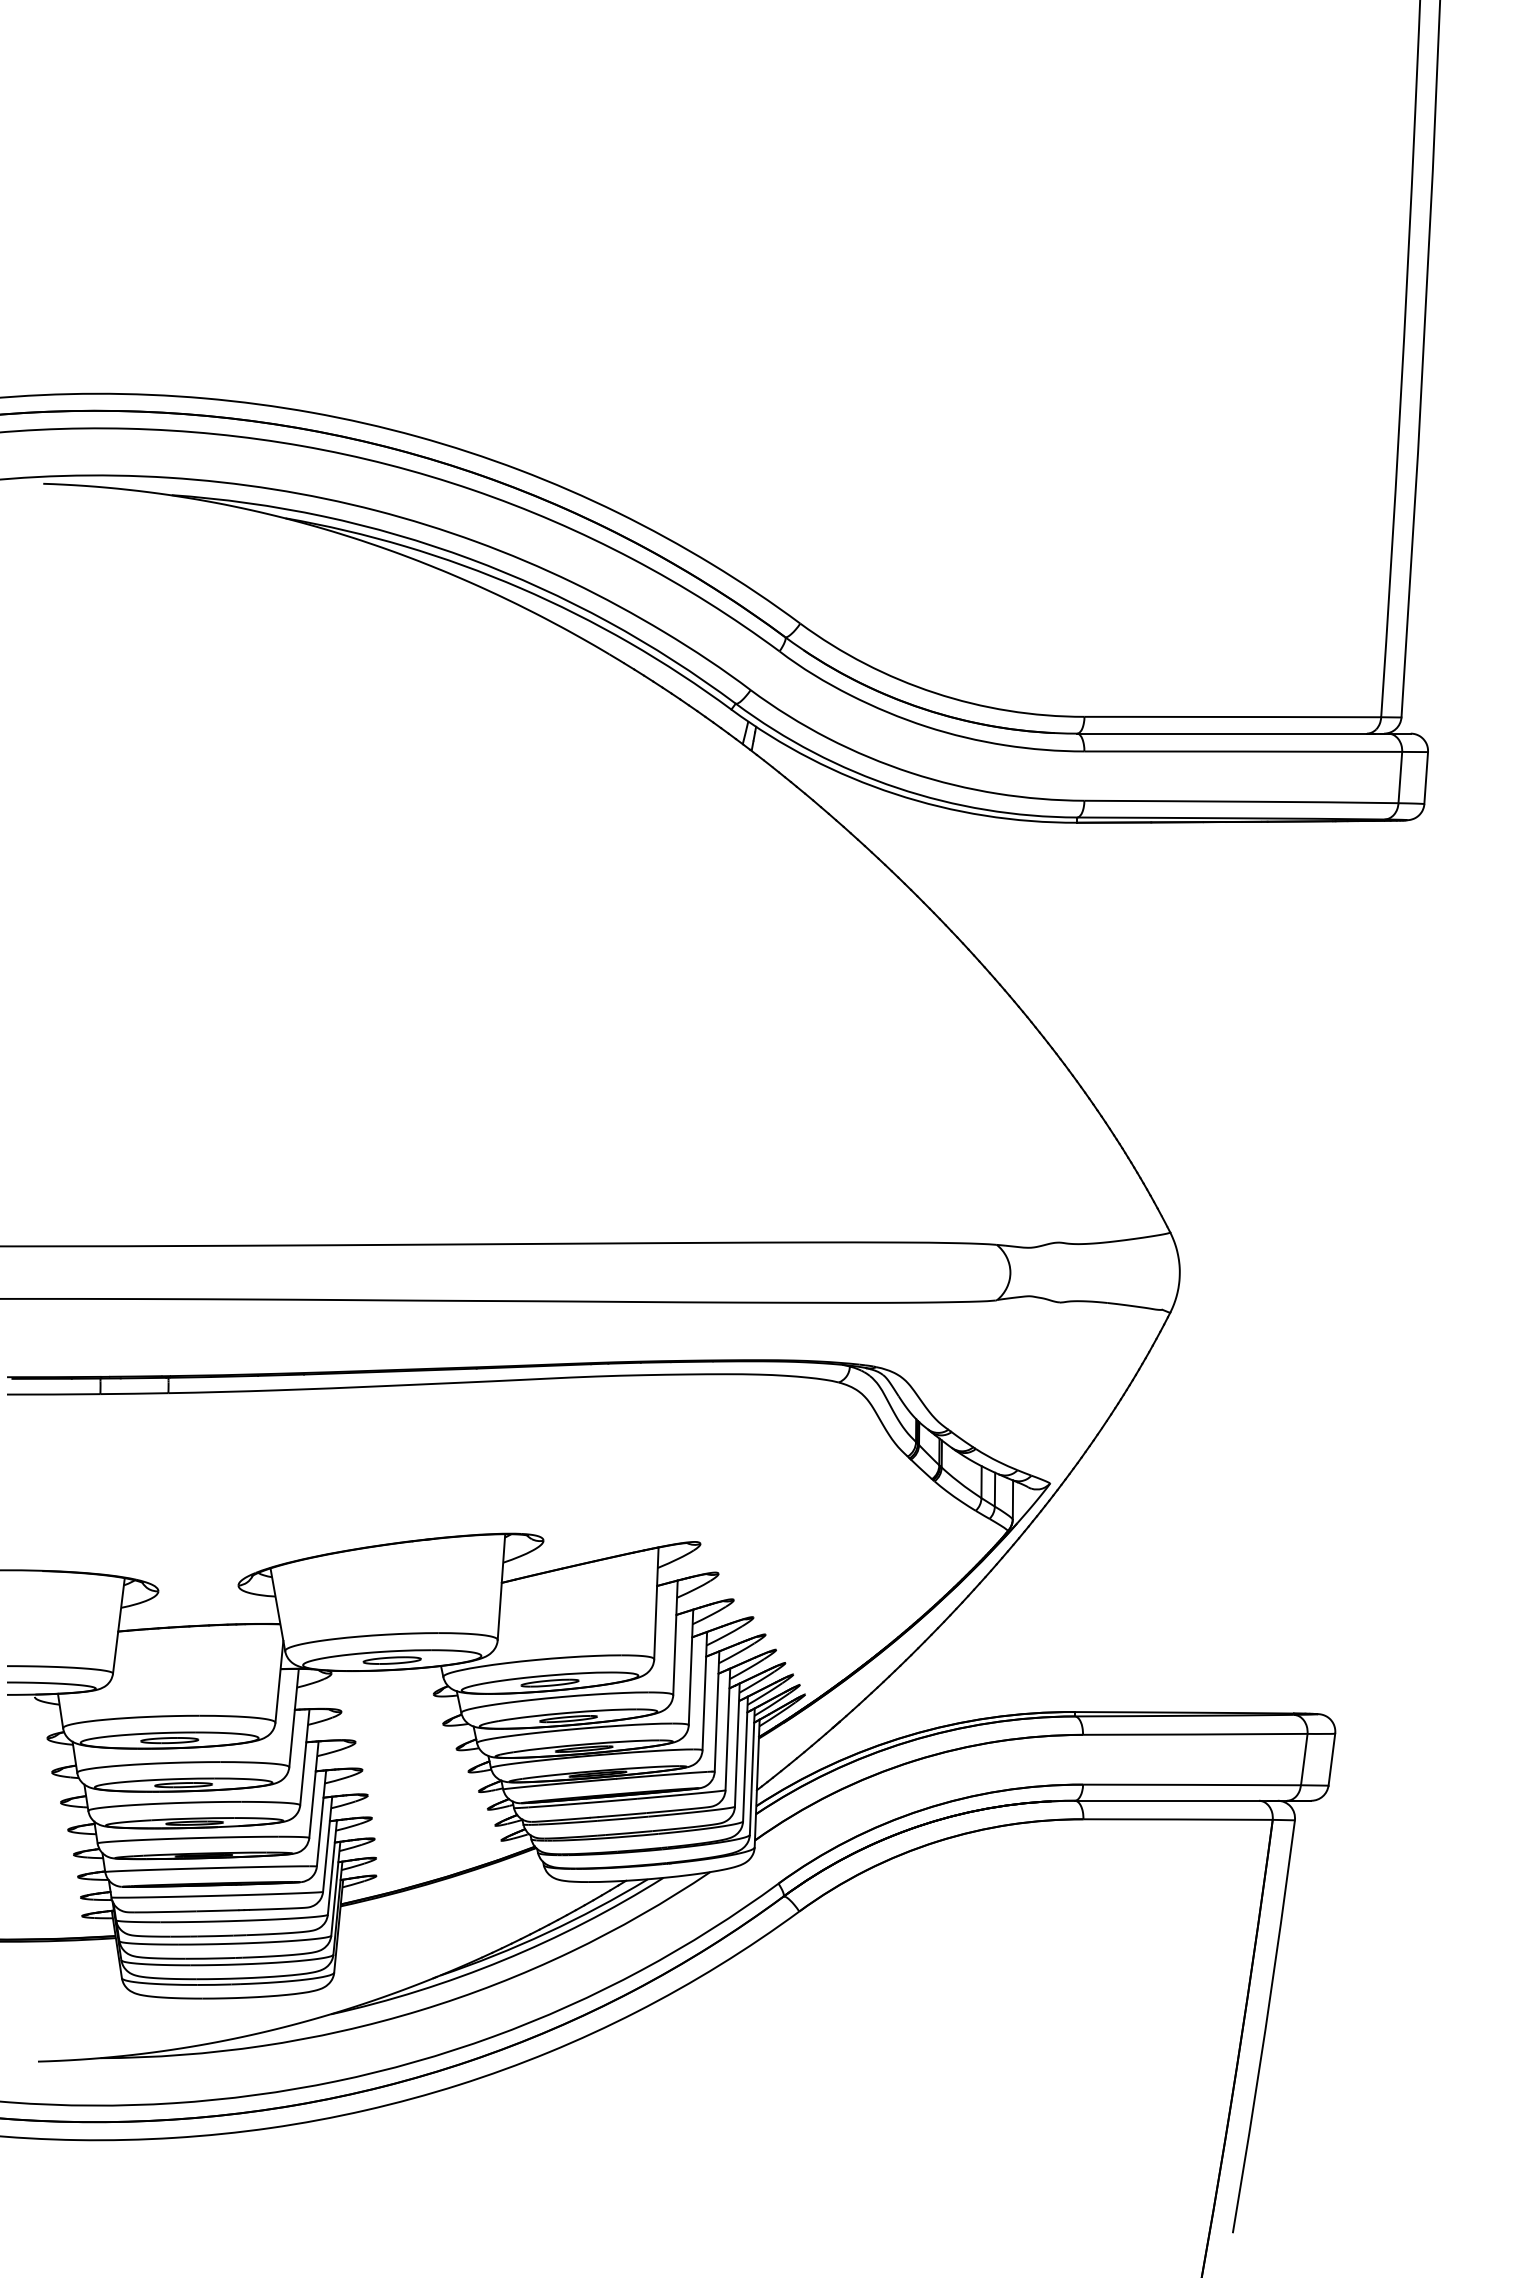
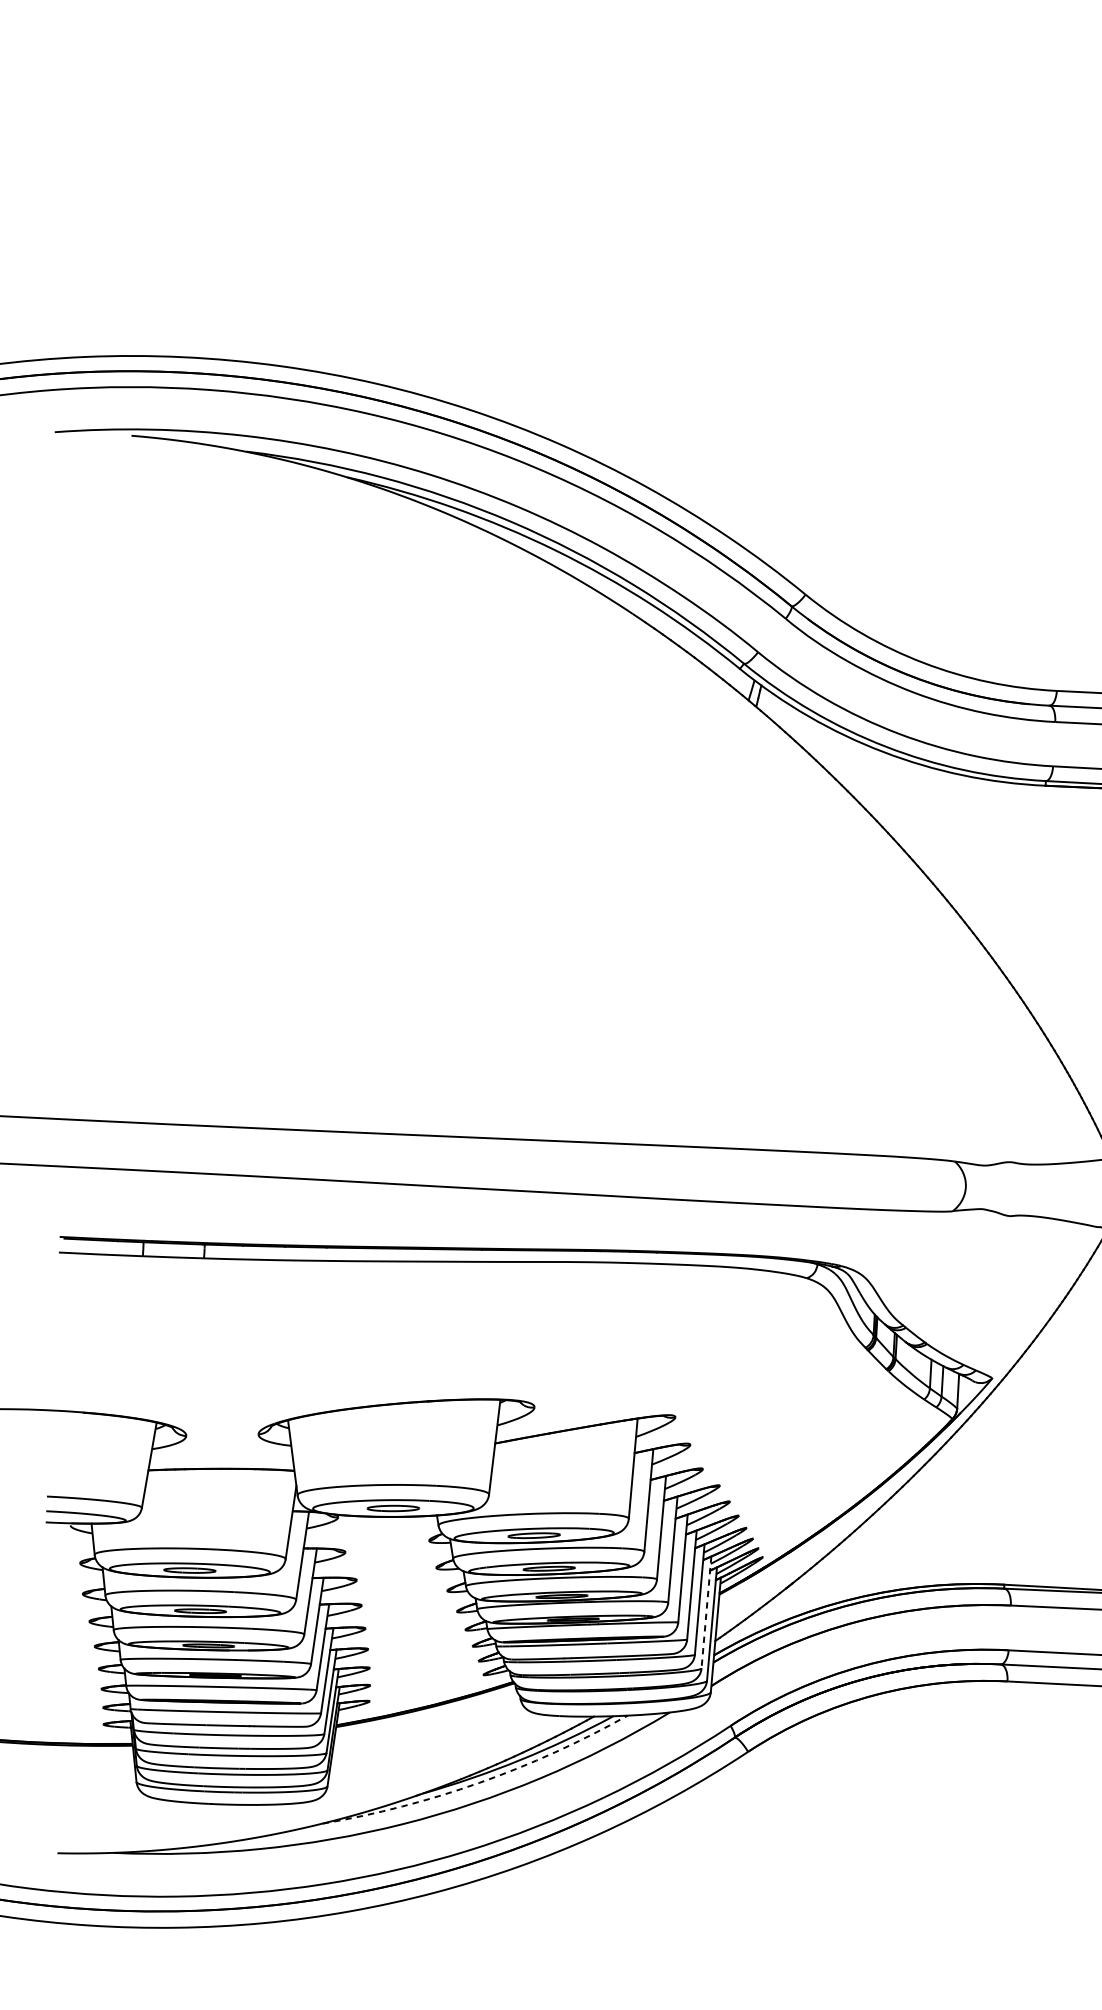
line: (745, 1759) -> (706, 1612), solid -> dashed
arc: (503, 1960) -> (480, 1782), solid -> dashed

